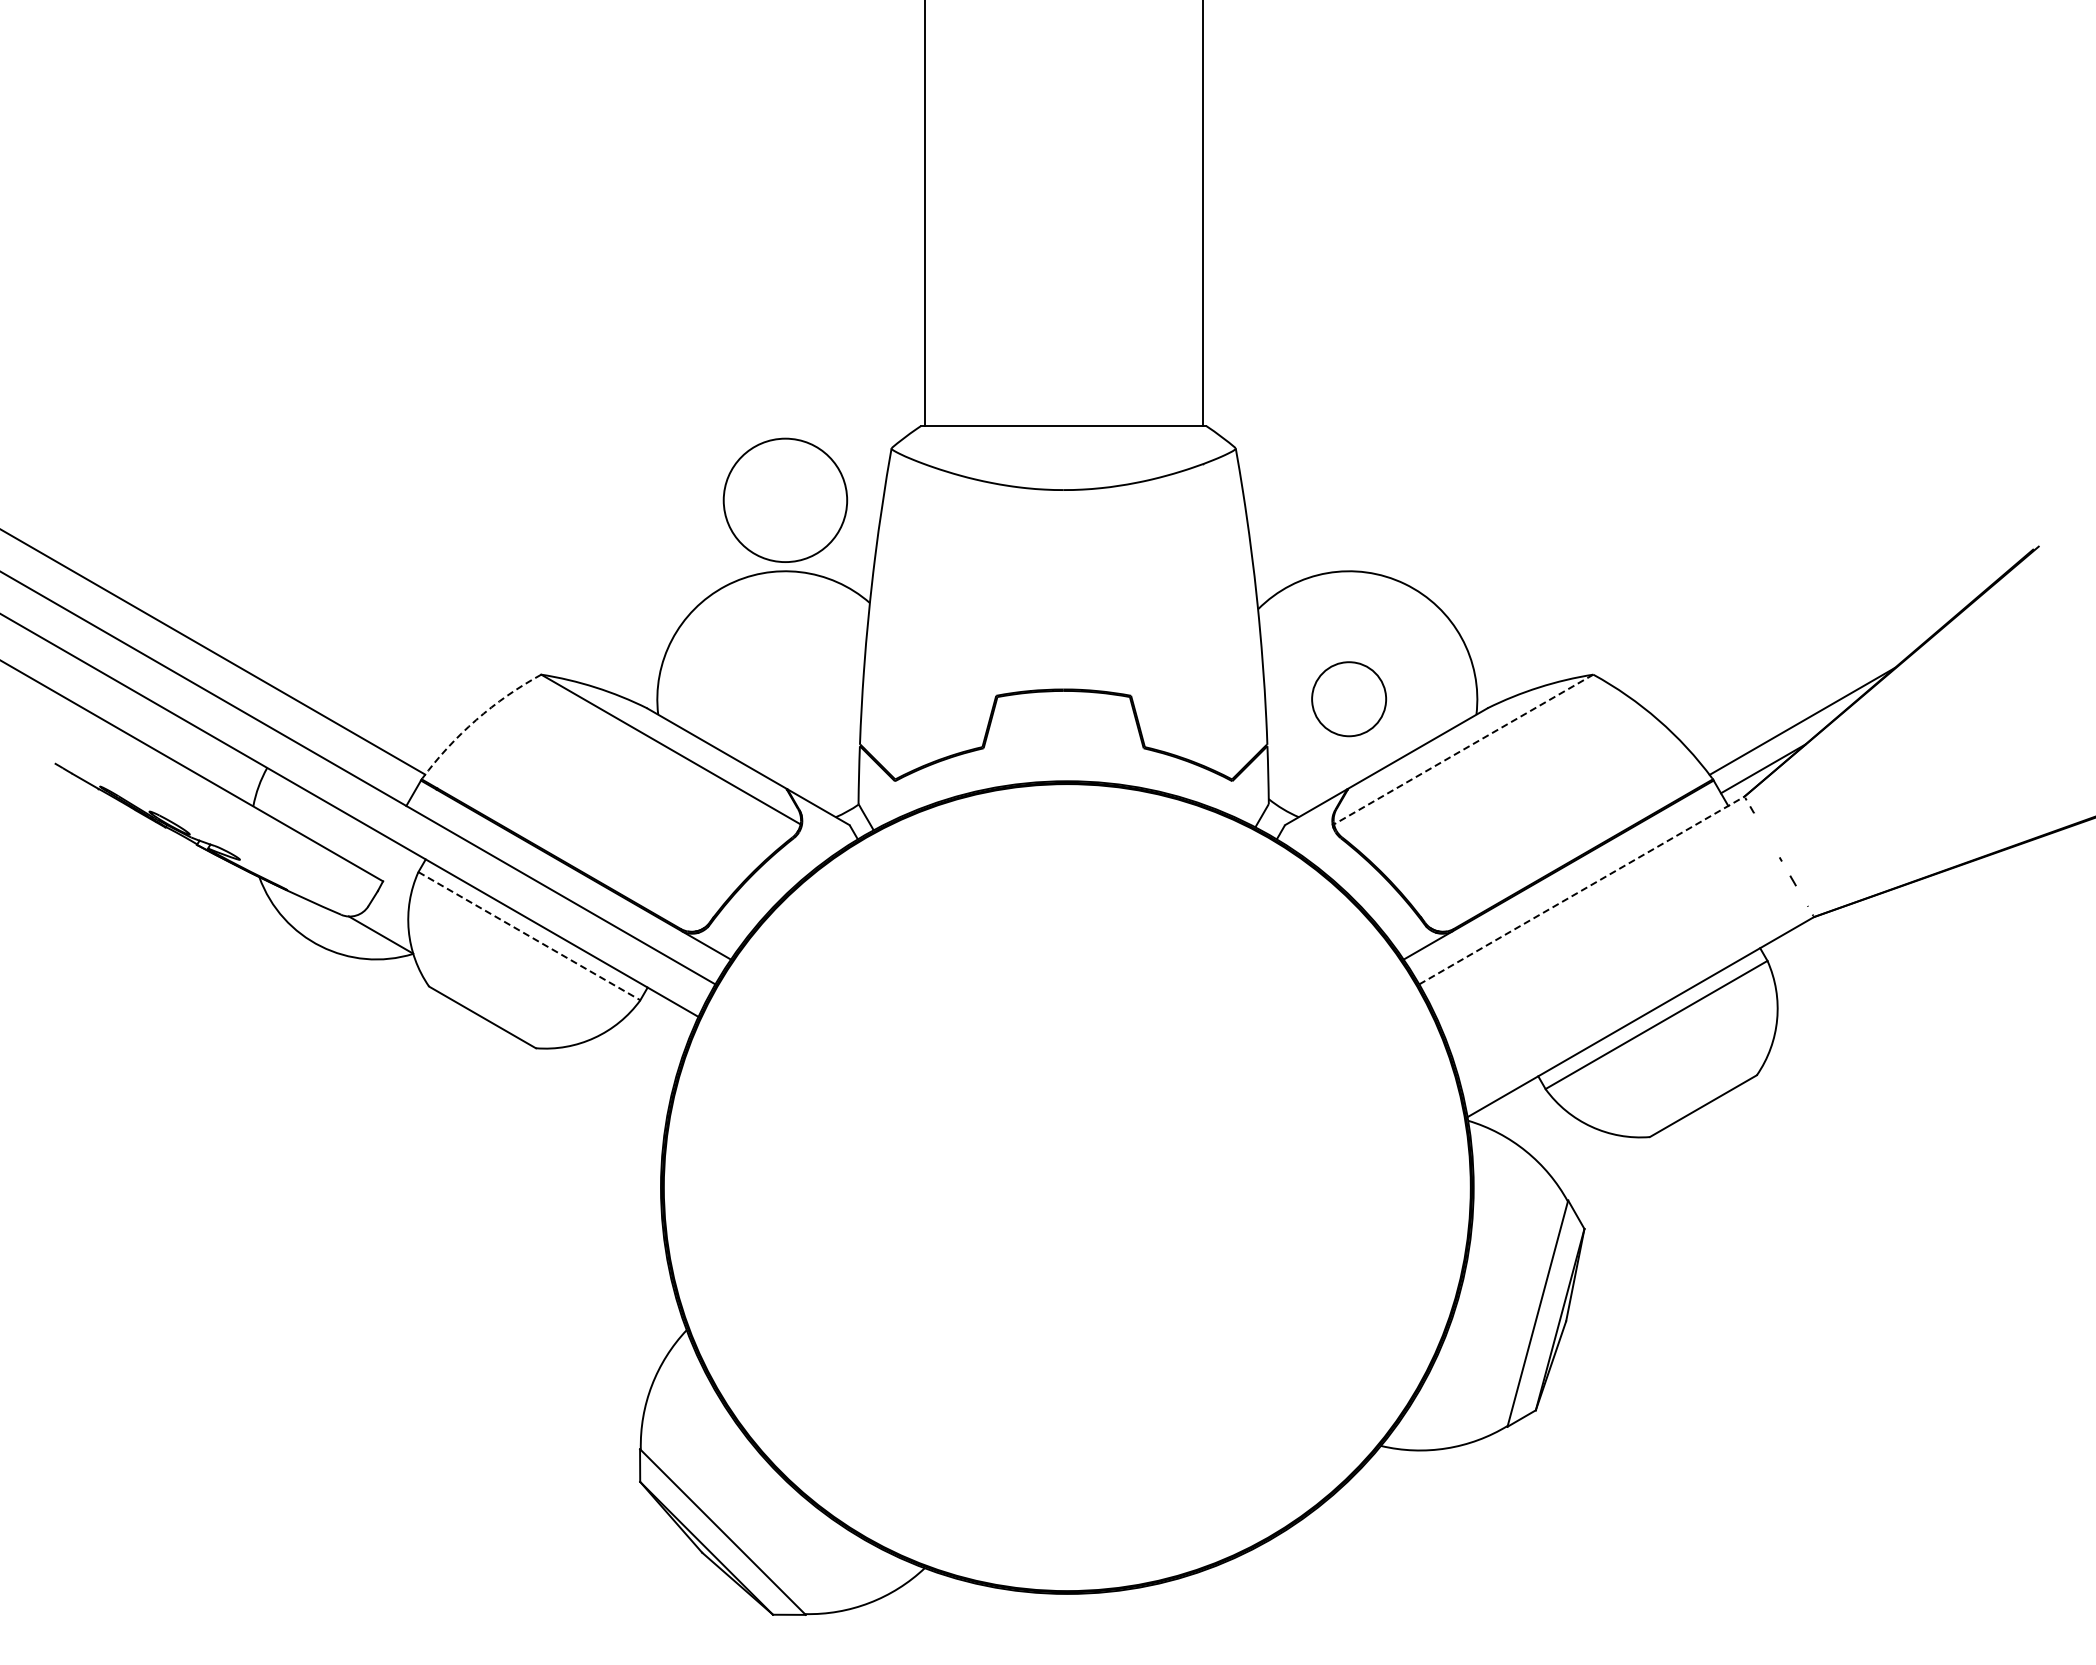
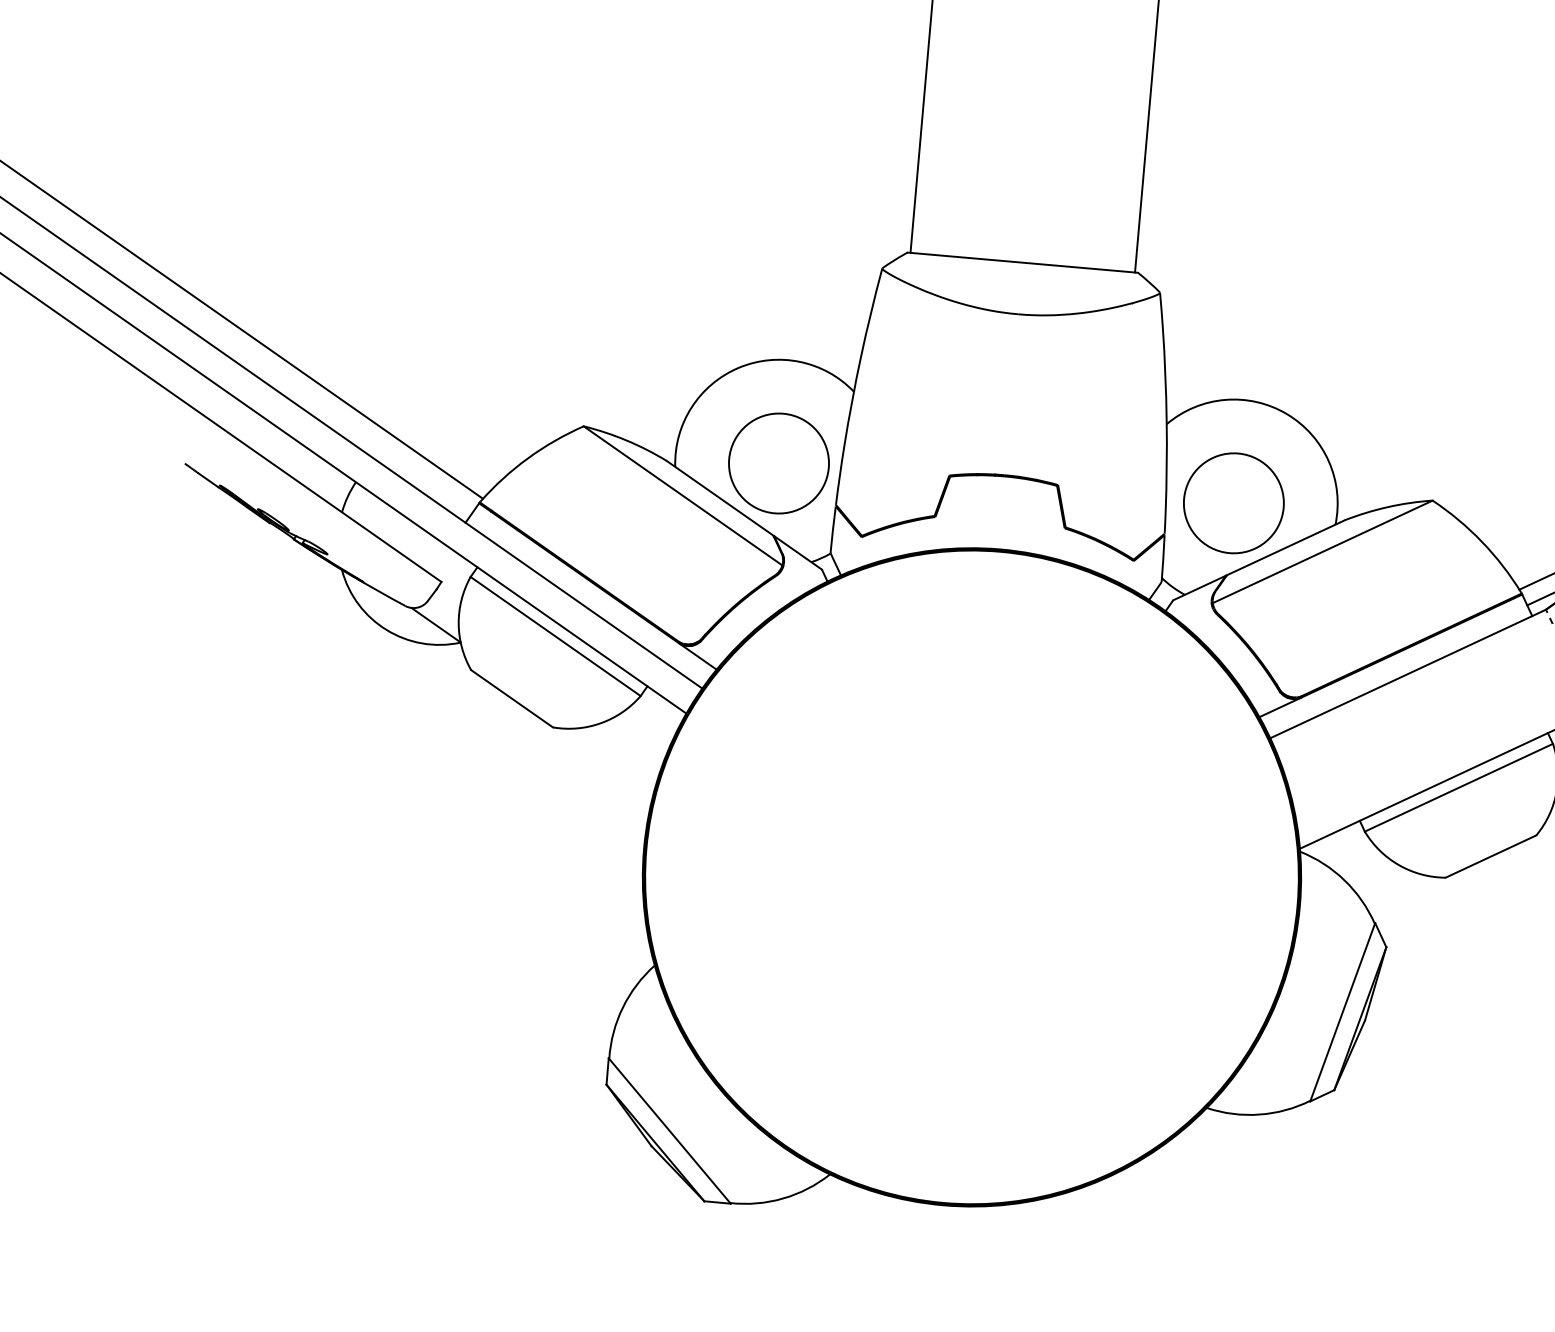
circle: (785, 499) -> (779, 462), moved
circle: (1348, 698) -> (1233, 502), size x1.67
arc: (476, 720) -> (528, 458), dashed -> solid
line: (1463, 749) -> (1322, 551), dashed -> solid
line: (1581, 890) -> (1407, 673), dashed -> solid
line: (529, 936) -> (555, 636), dashed -> solid

